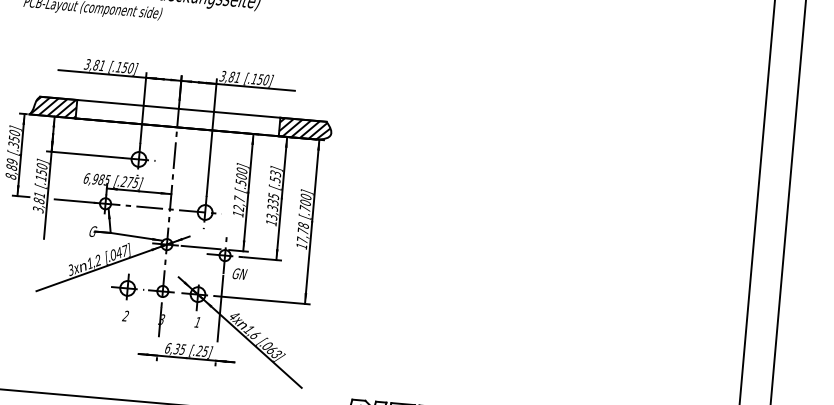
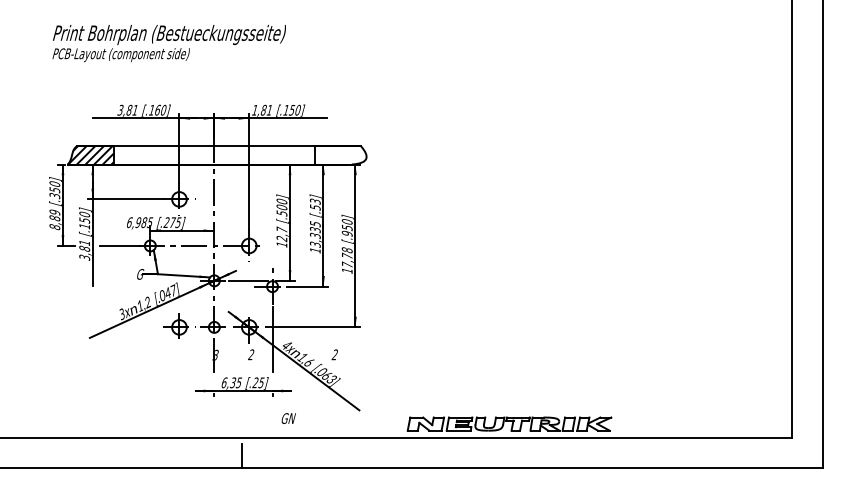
text: (124, 66) -> (157, 109), [.150] -> [.160]
text: (222, 75) -> (254, 109), 3,81 -> 1,81
hatch: (305, 129) -> (340, 155), removed
text: (304, 205) -> (346, 230), [.700] -> [.950]
text: (239, 273) -> (288, 418), moved
text: (125, 315) -> (334, 354), moved
text: (197, 322) -> (251, 354), 1 -> 2

